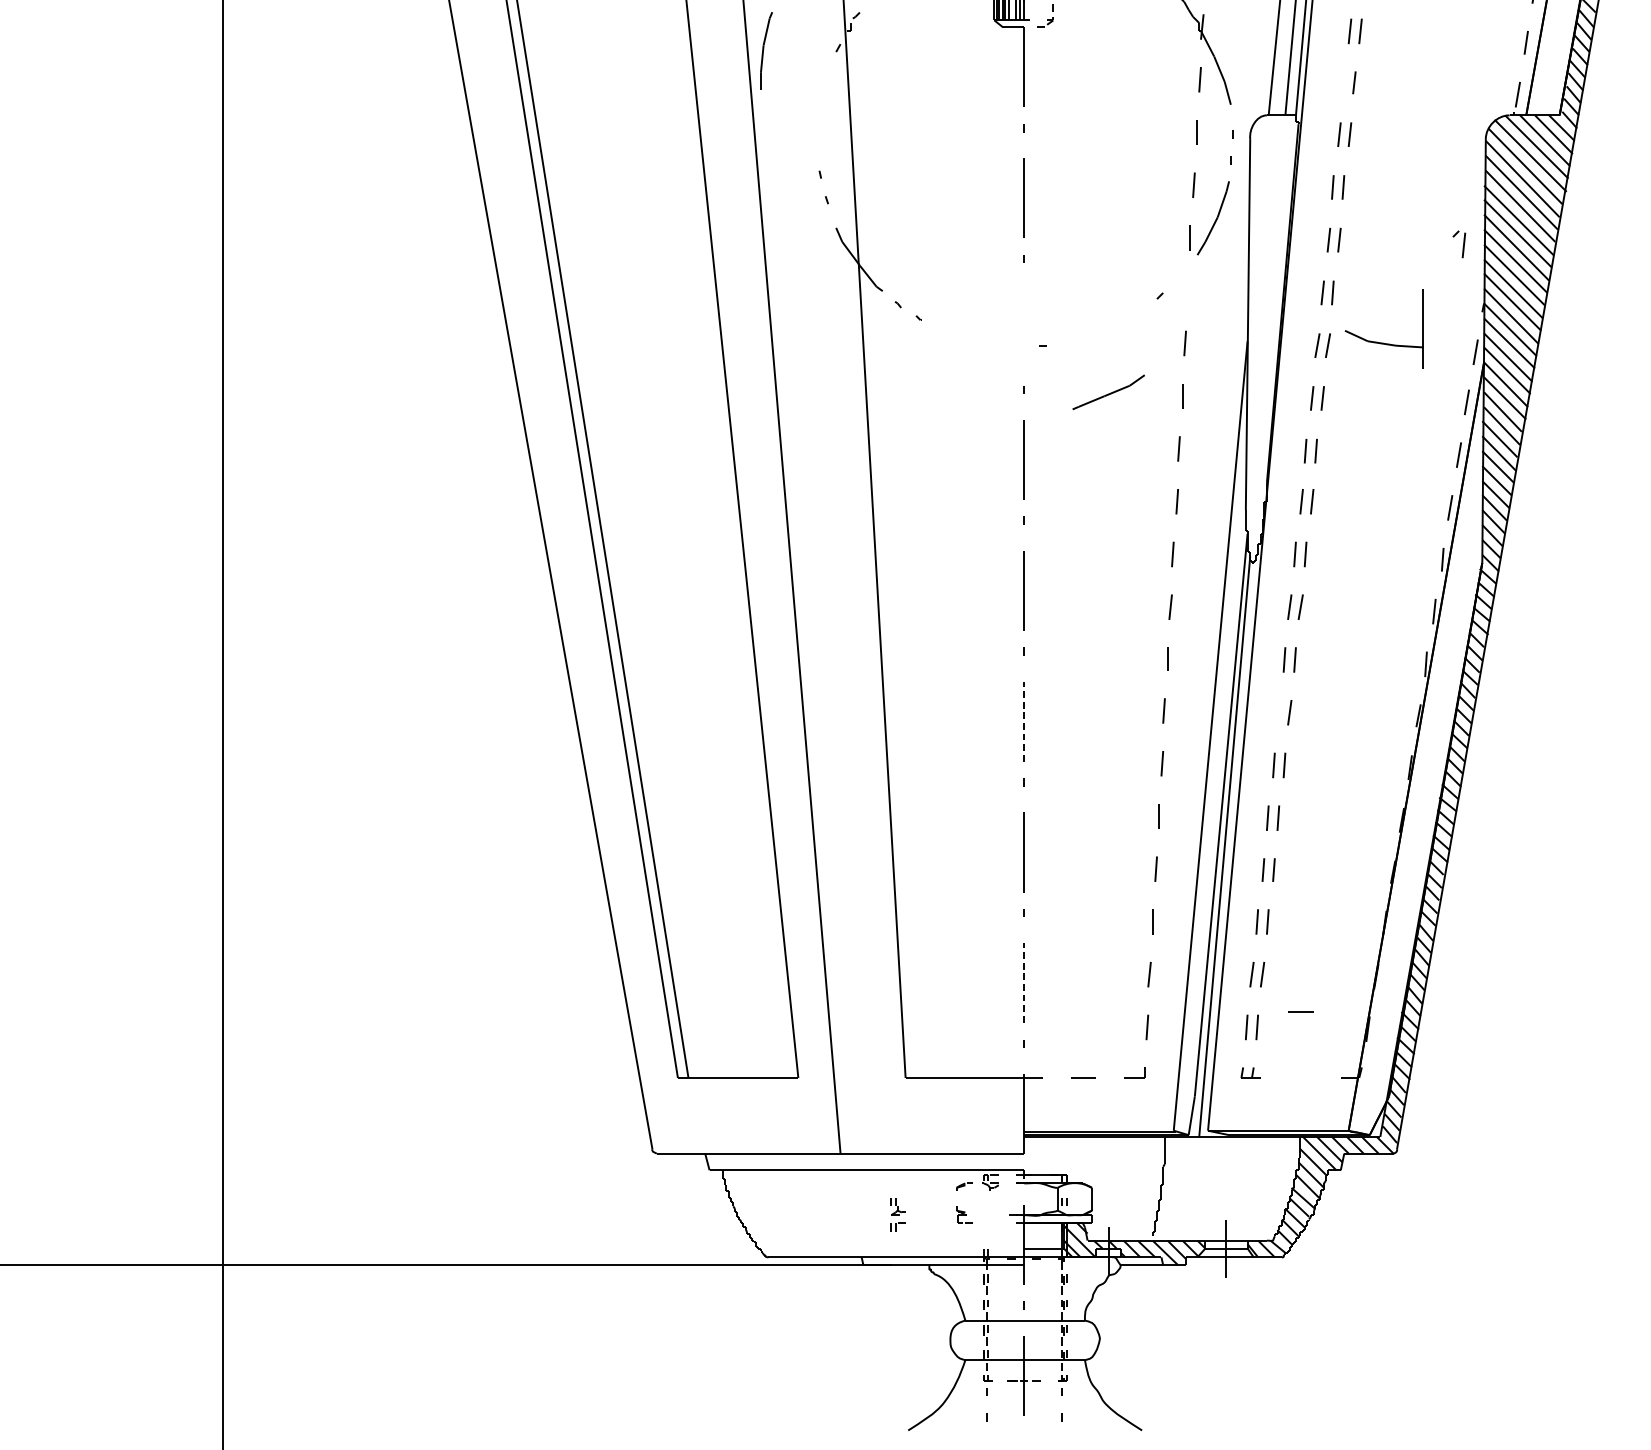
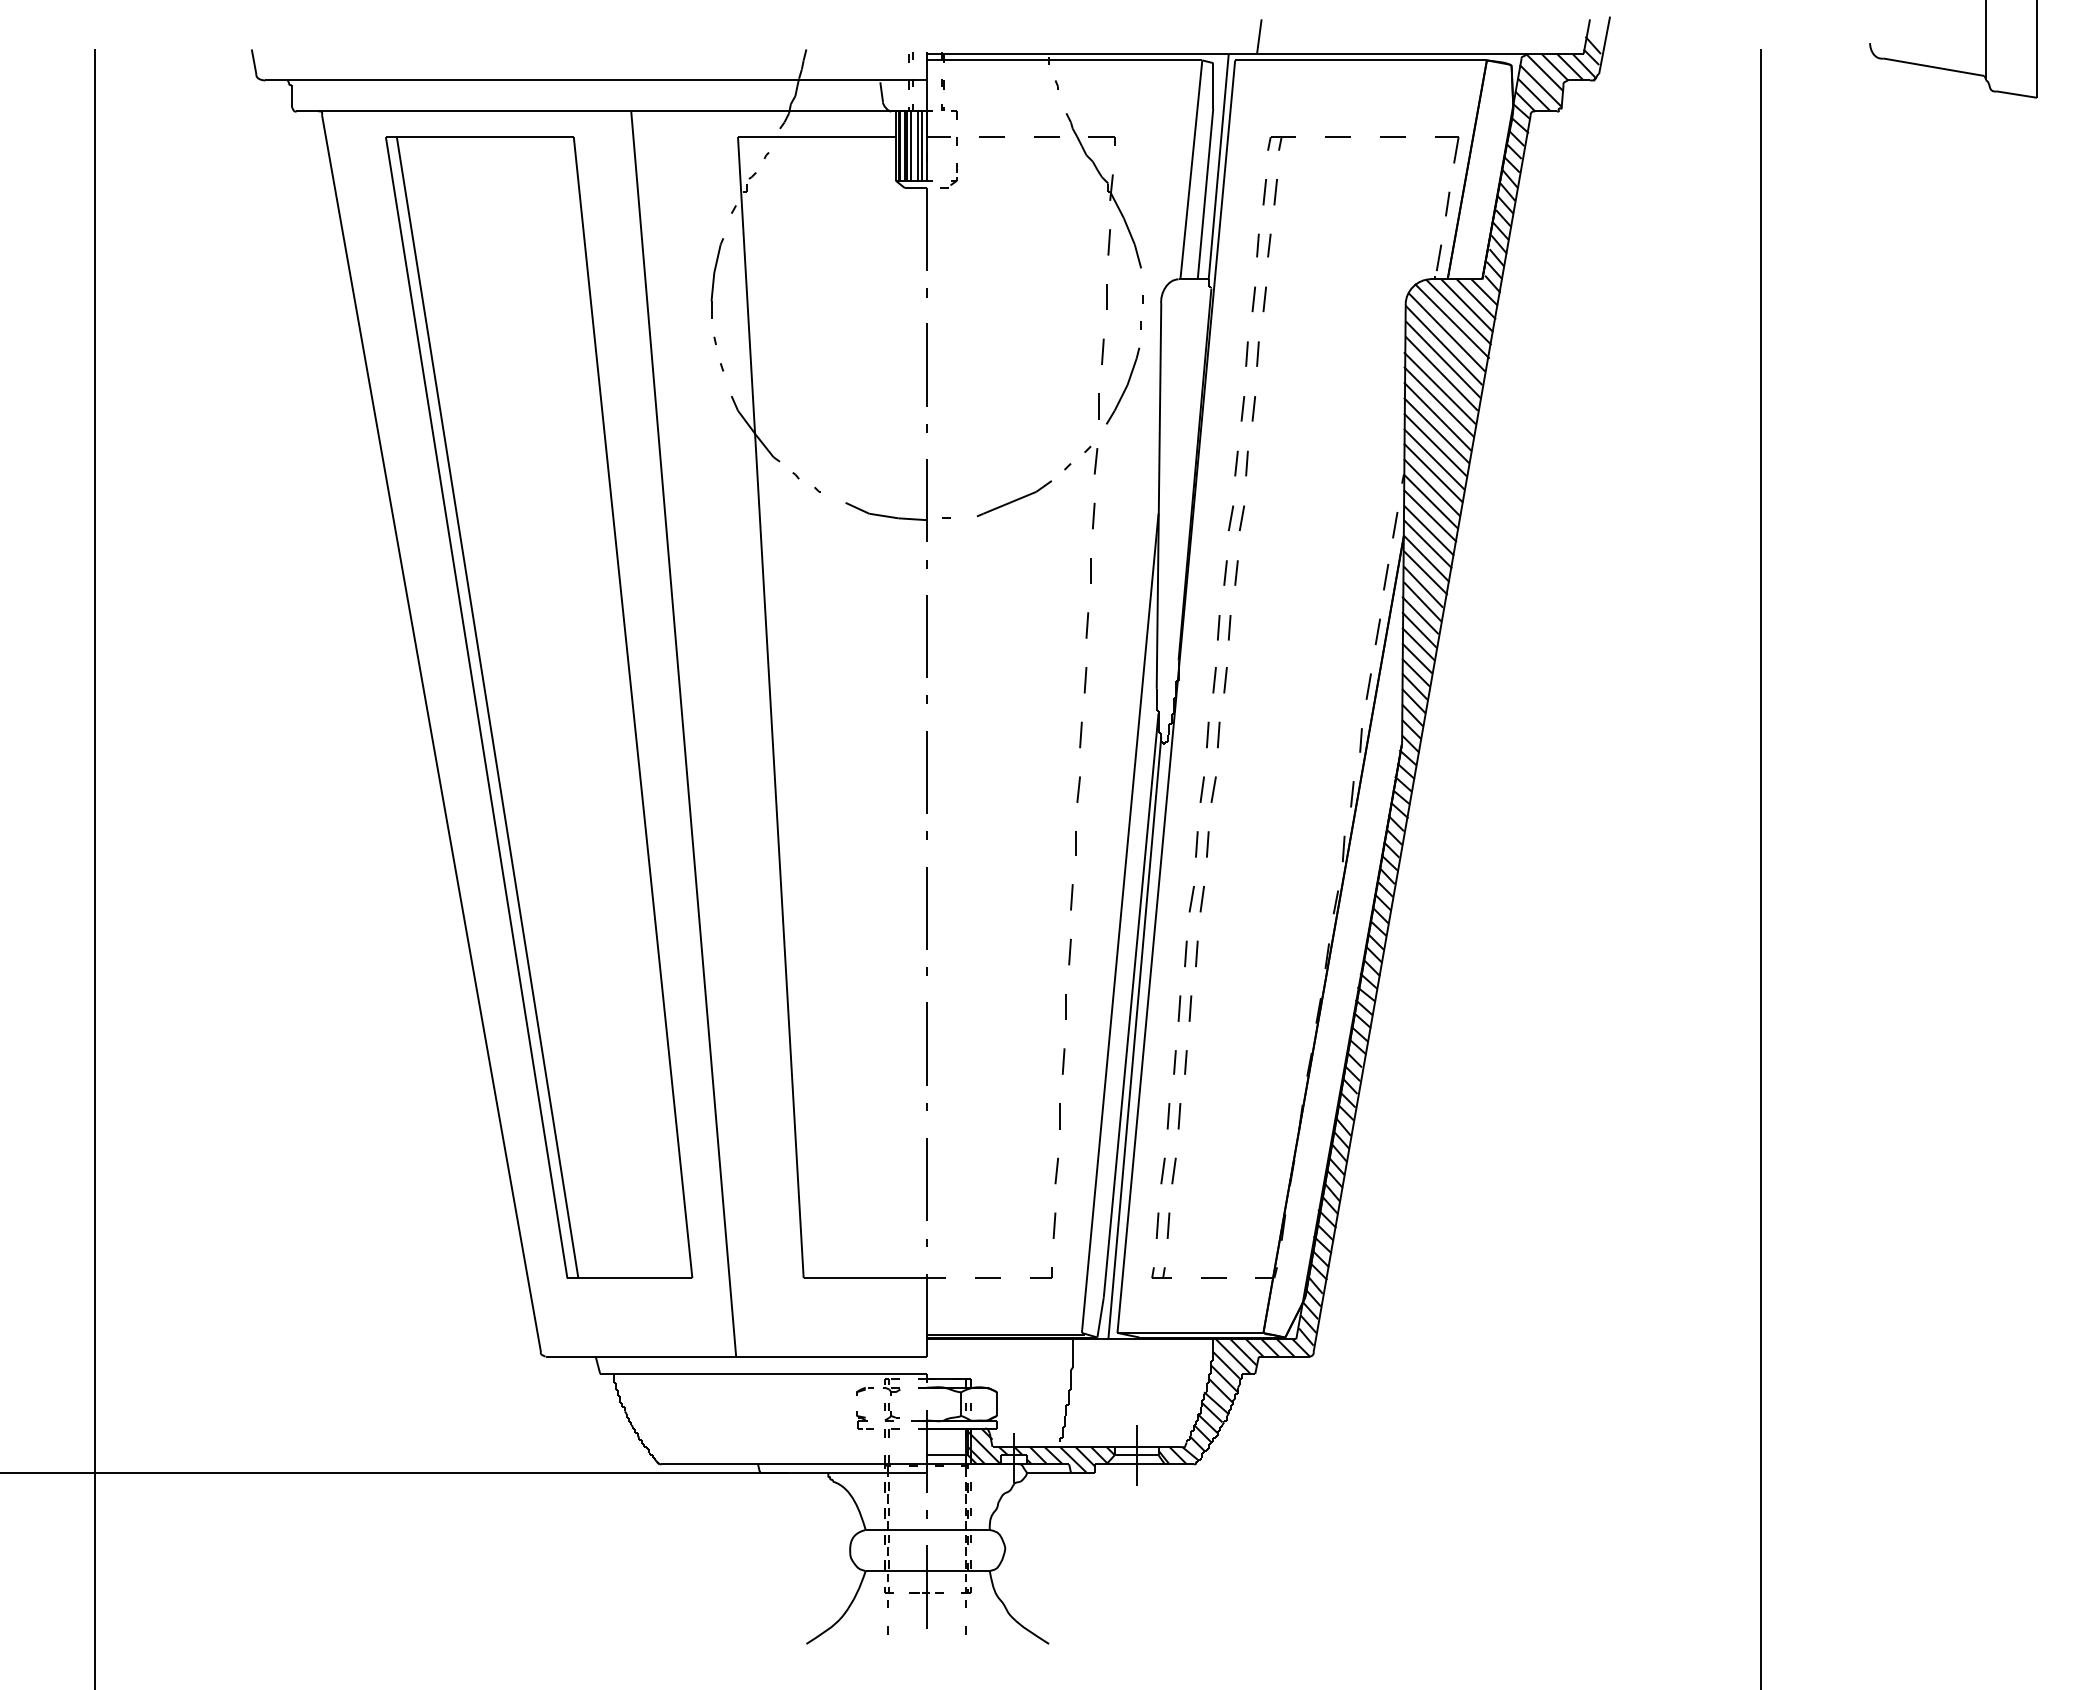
part: (765, 50) -> (716, 278), moved
line: (1342, 82) -> (1257, 245), added
part: (1459, 243) -> (1091, 459), moved
part: (1380, 341) -> (882, 514), moved
part: (1108, 392) -> (1014, 498), moved
line: (1279, 713) -> (1191, 899), added
line: (1023, 721) -> (926, 908), dashed -> solid
line: (1023, 982) -> (926, 1179), dashed -> solid
line: (1300, 1011) -> (1213, 1277), moved
part: (897, 1215) -> (891, 1420), moved

